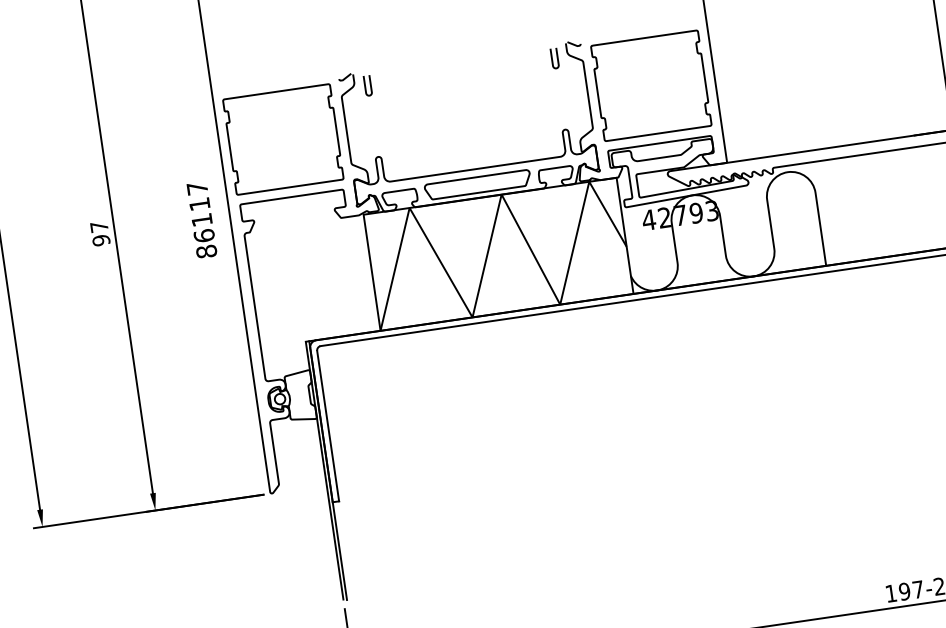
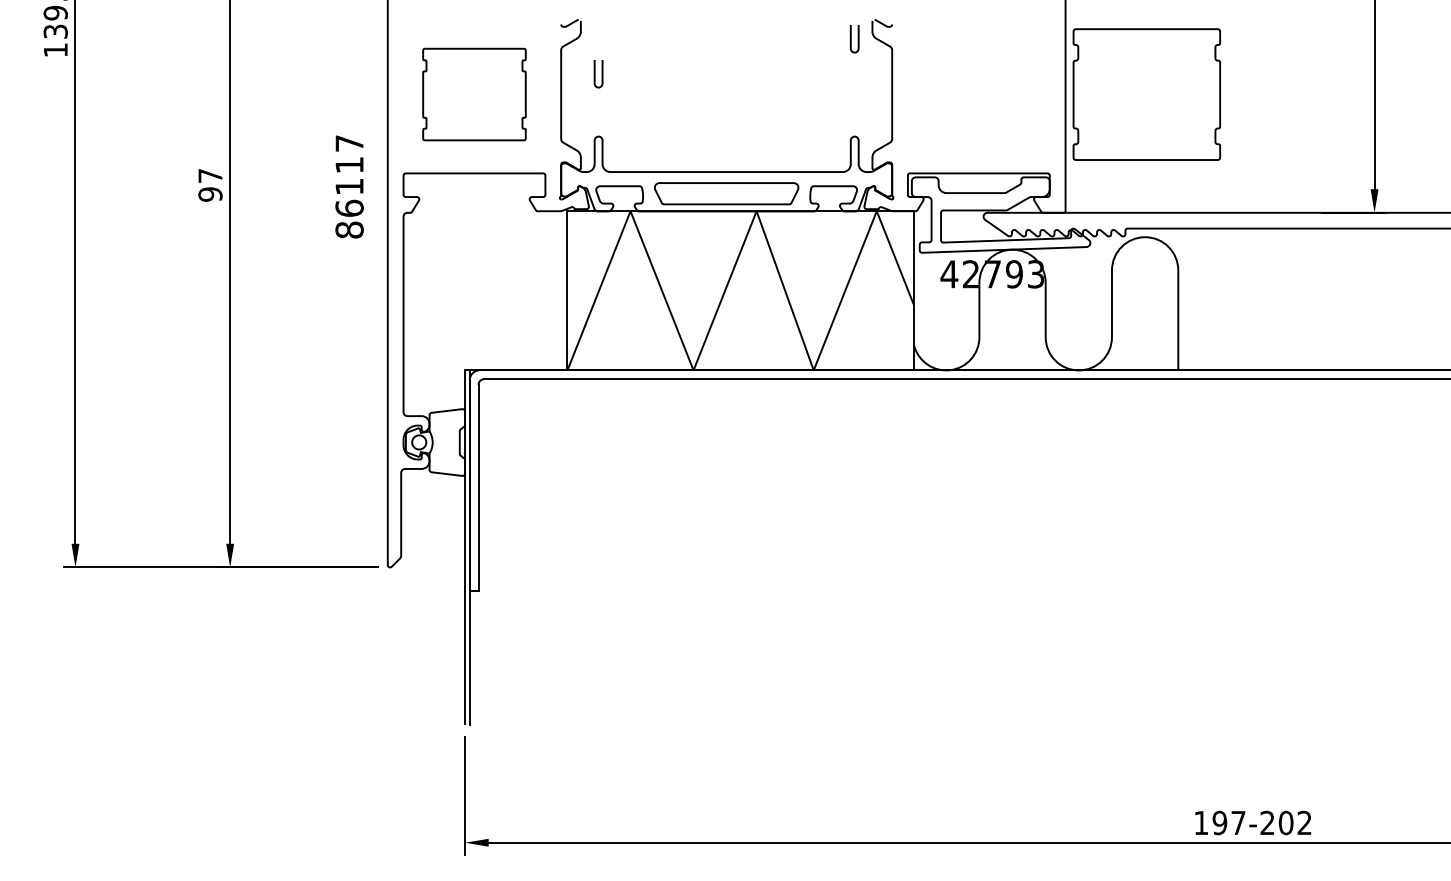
part: (651, 85) -> (1146, 94), moved
curve: (365, 86) -> (595, 74), moved
part: (283, 139) -> (474, 94), size x0.7

